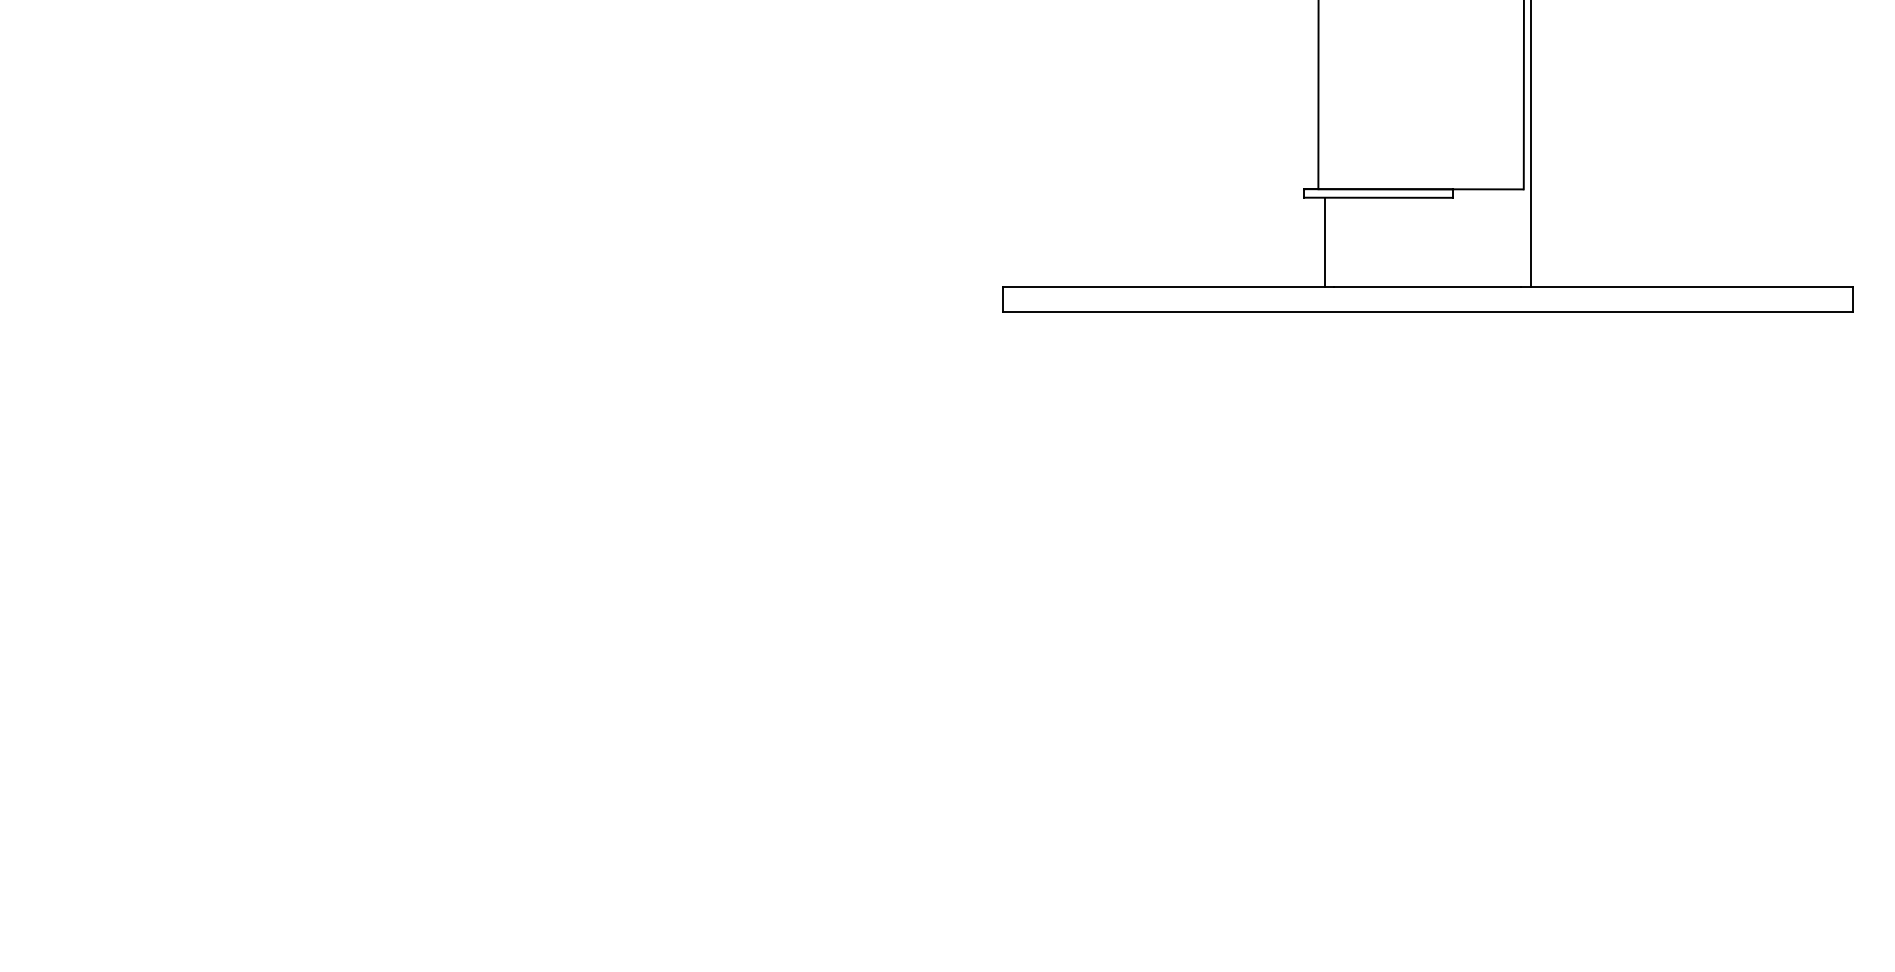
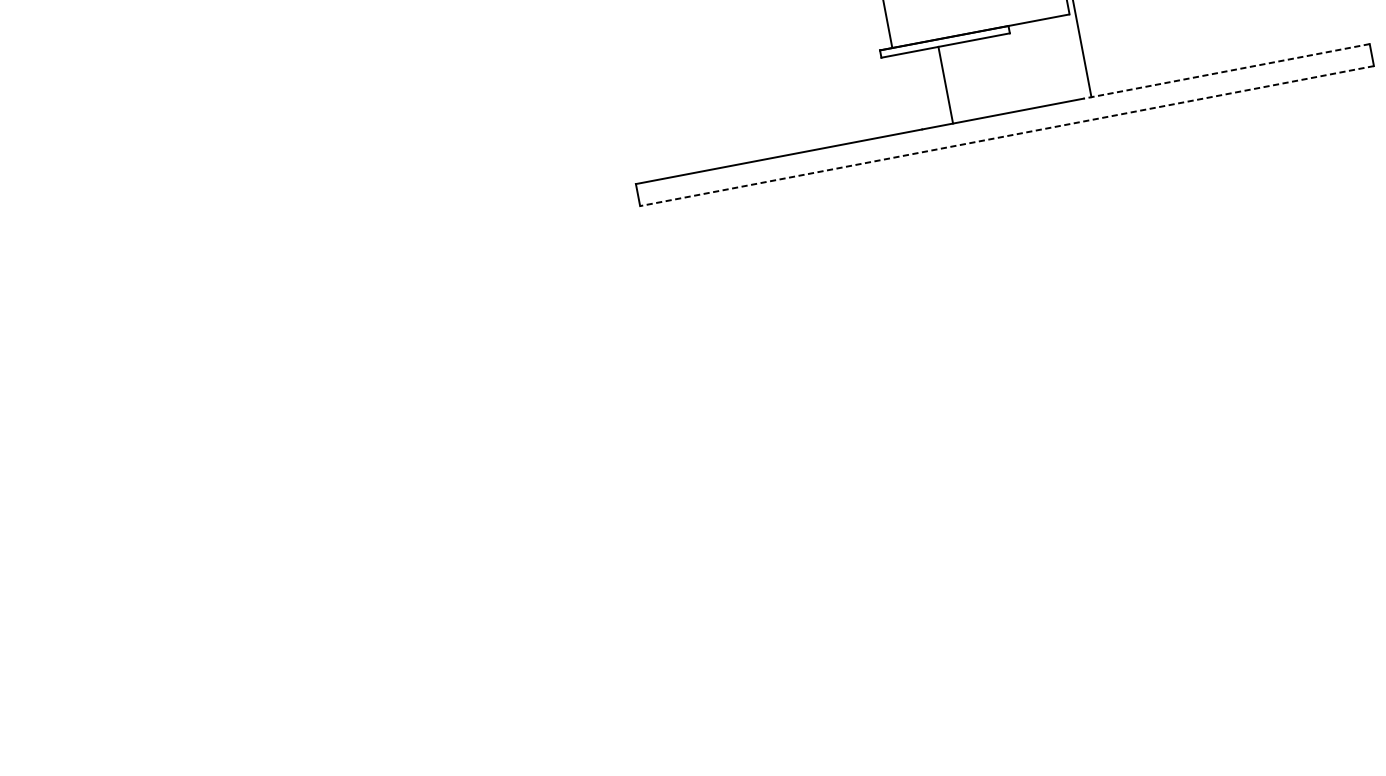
line: (1325, 241) -> (945, 84), moved
line: (1687, 286) -> (1226, 71), solid -> dashed
line: (1427, 312) -> (1006, 136), solid -> dashed

